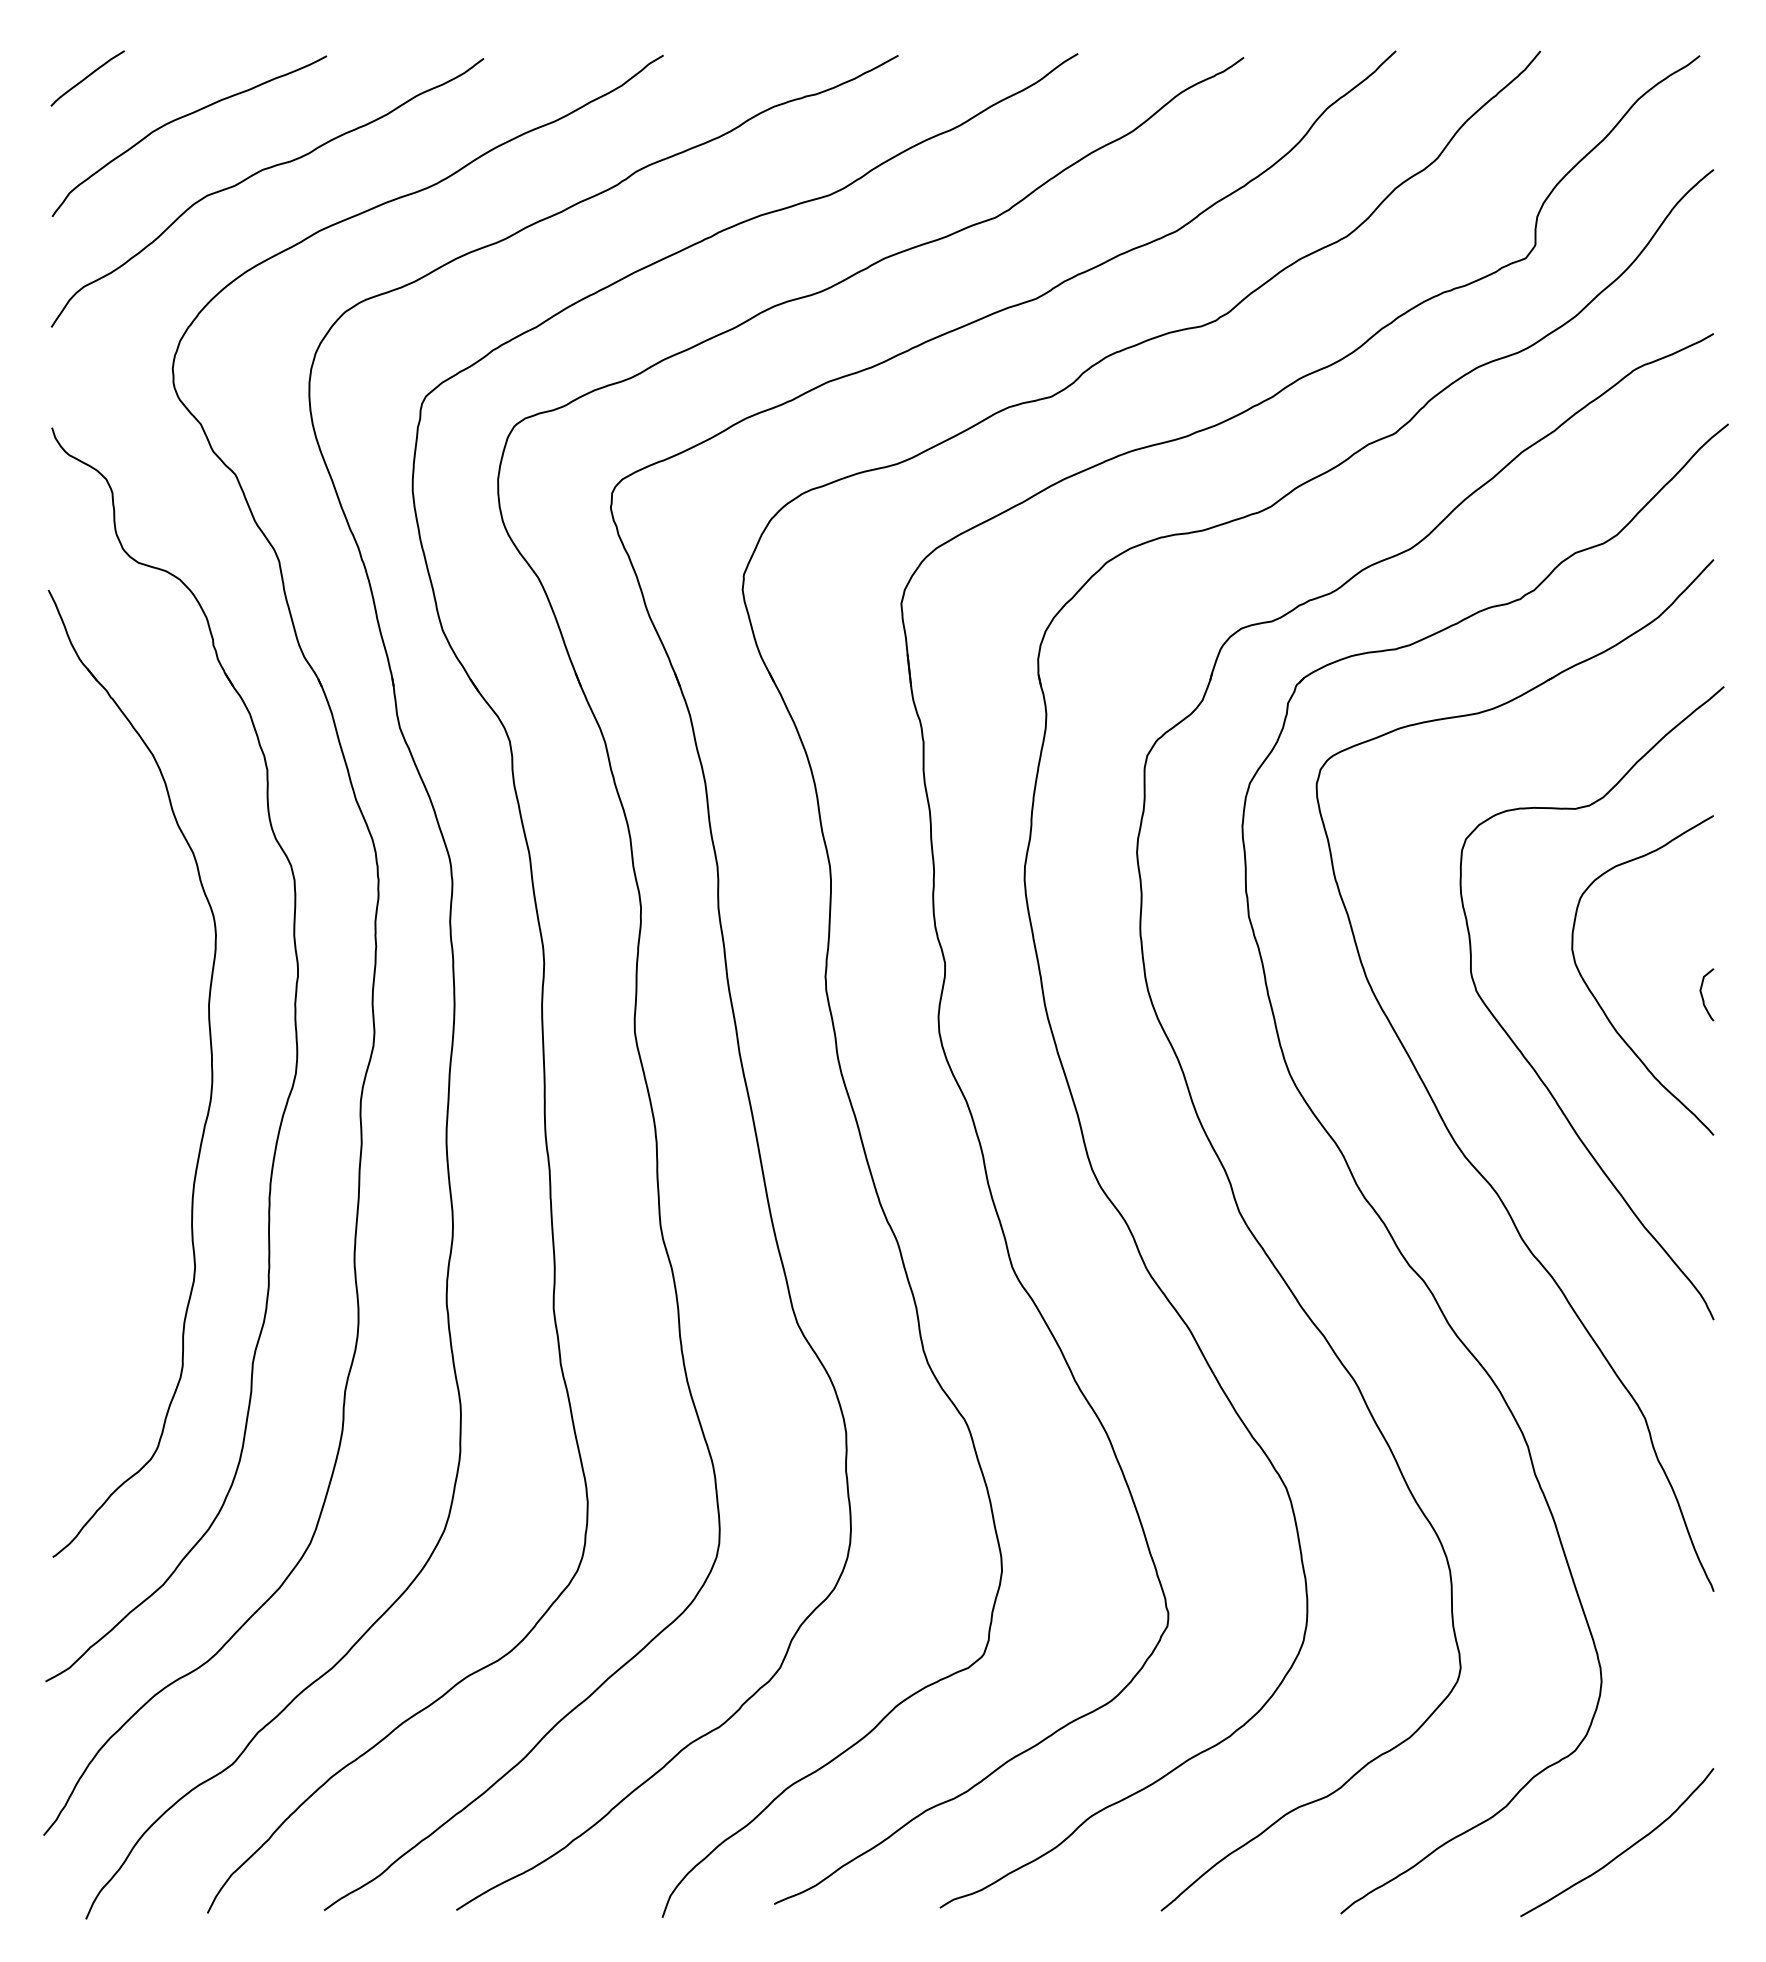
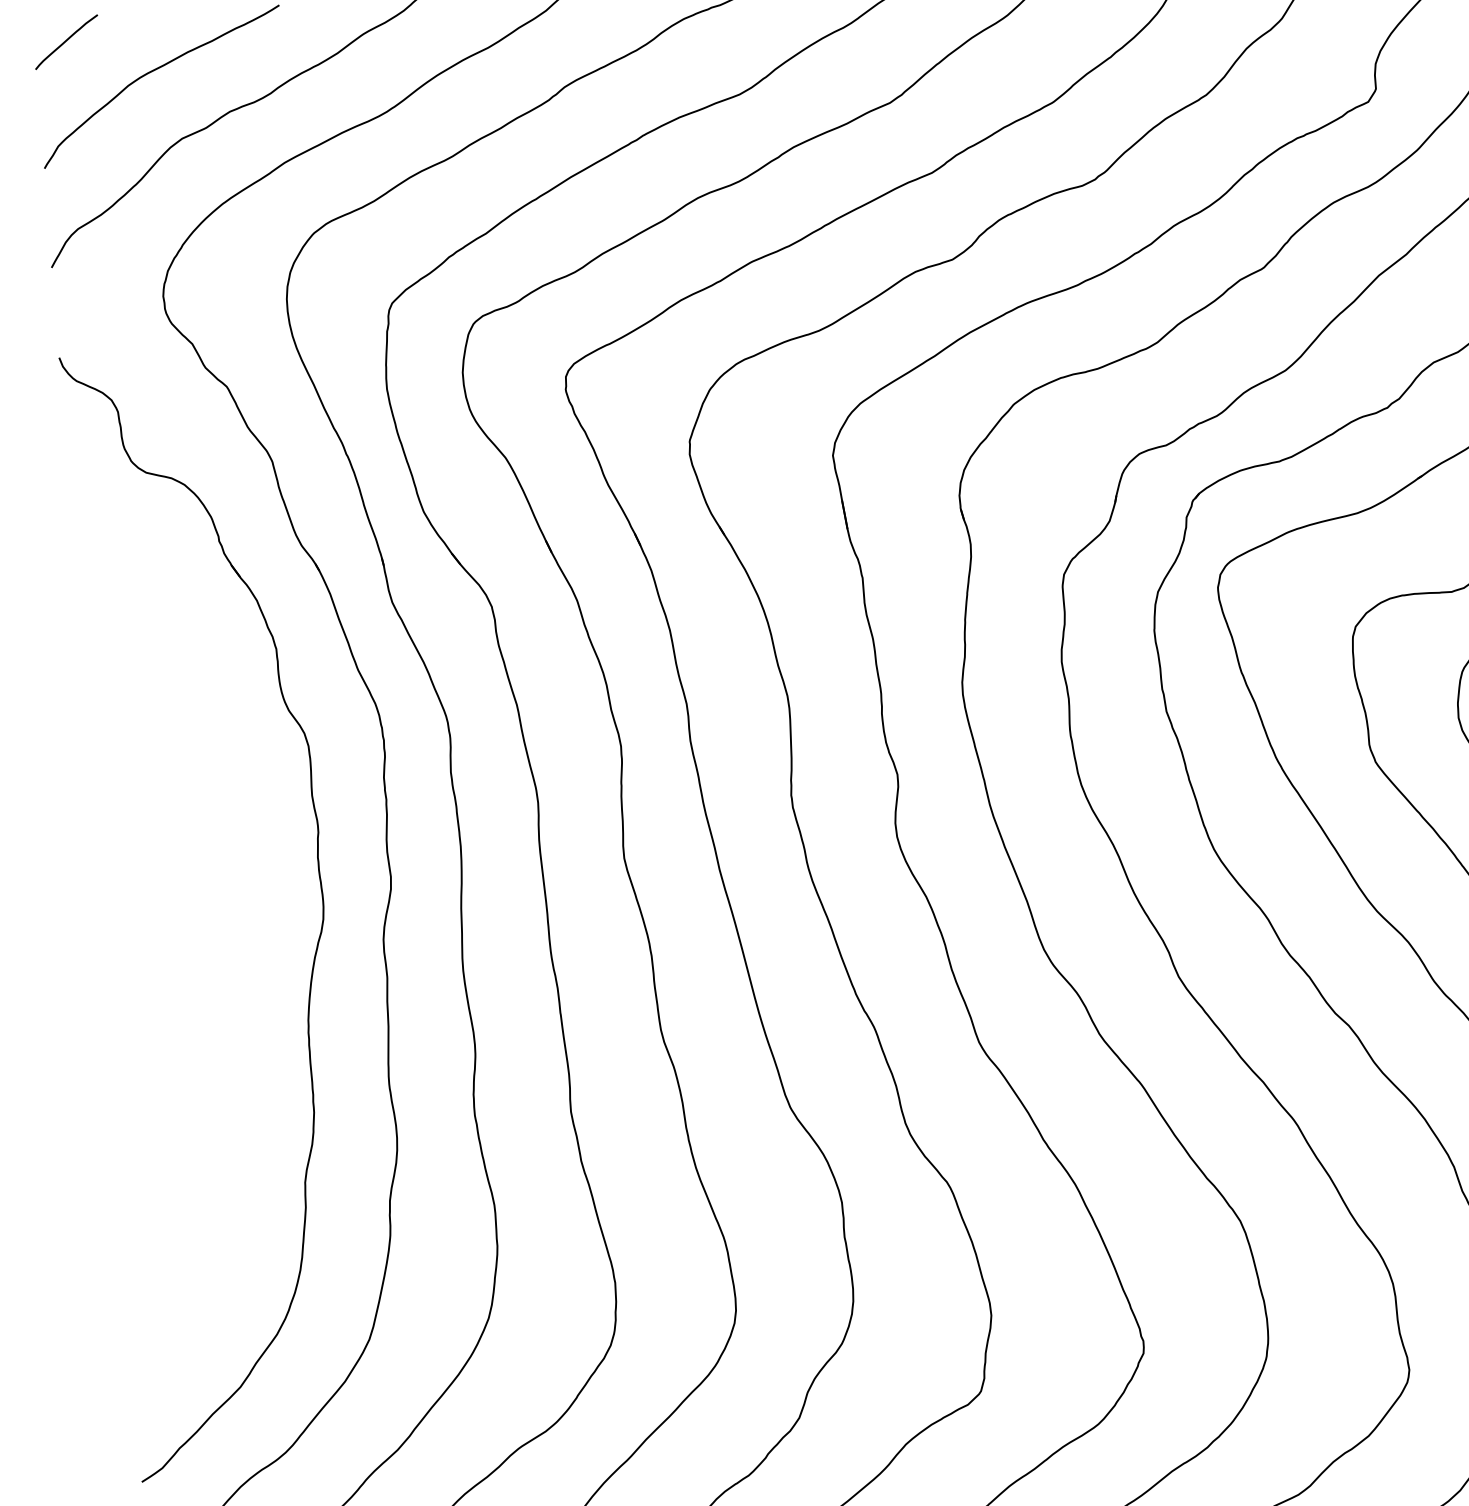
part: (211, 1073) -> (247, 925), removed

